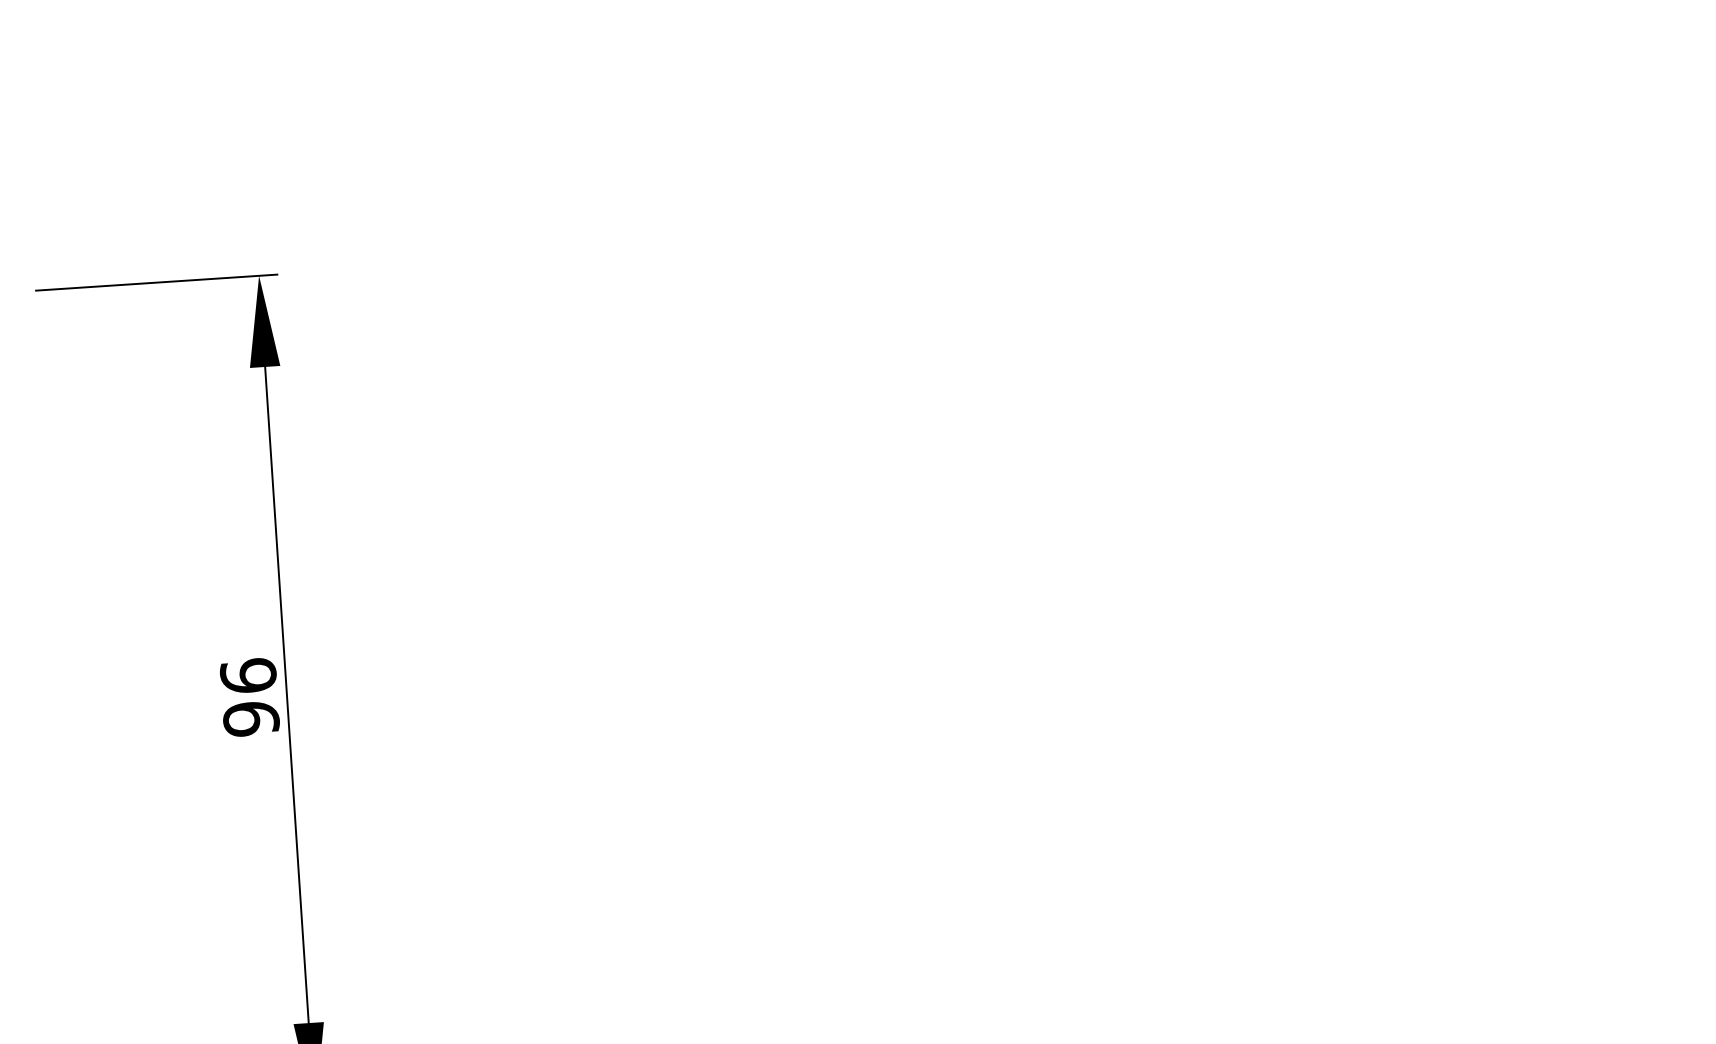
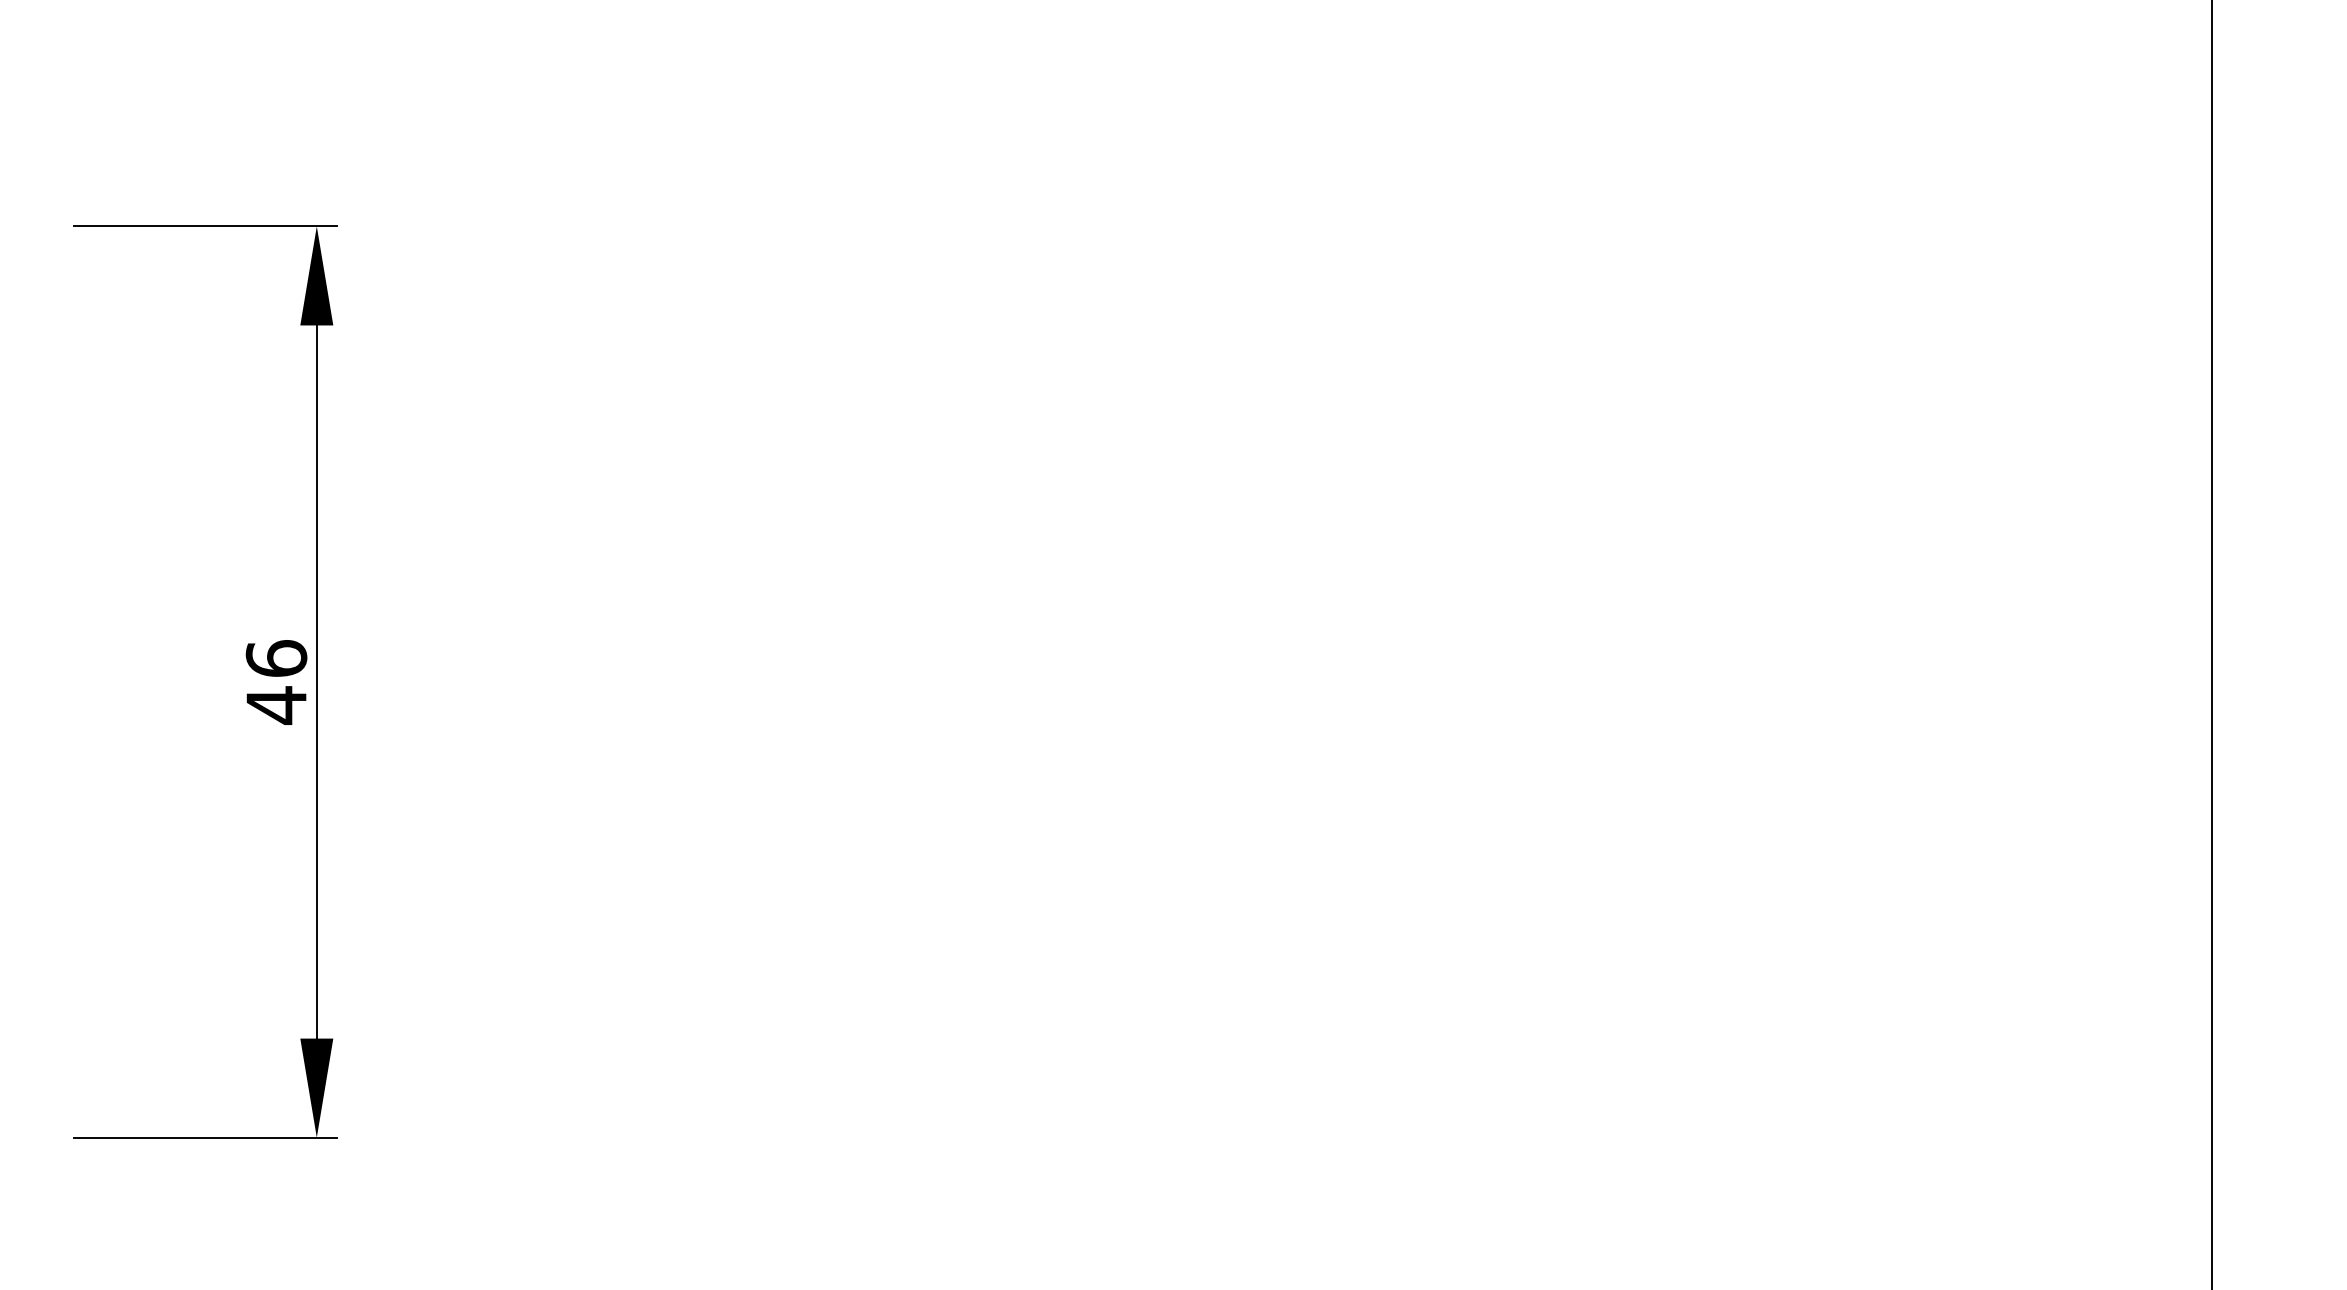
text: (251, 719) -> (276, 705), 96 -> 46

